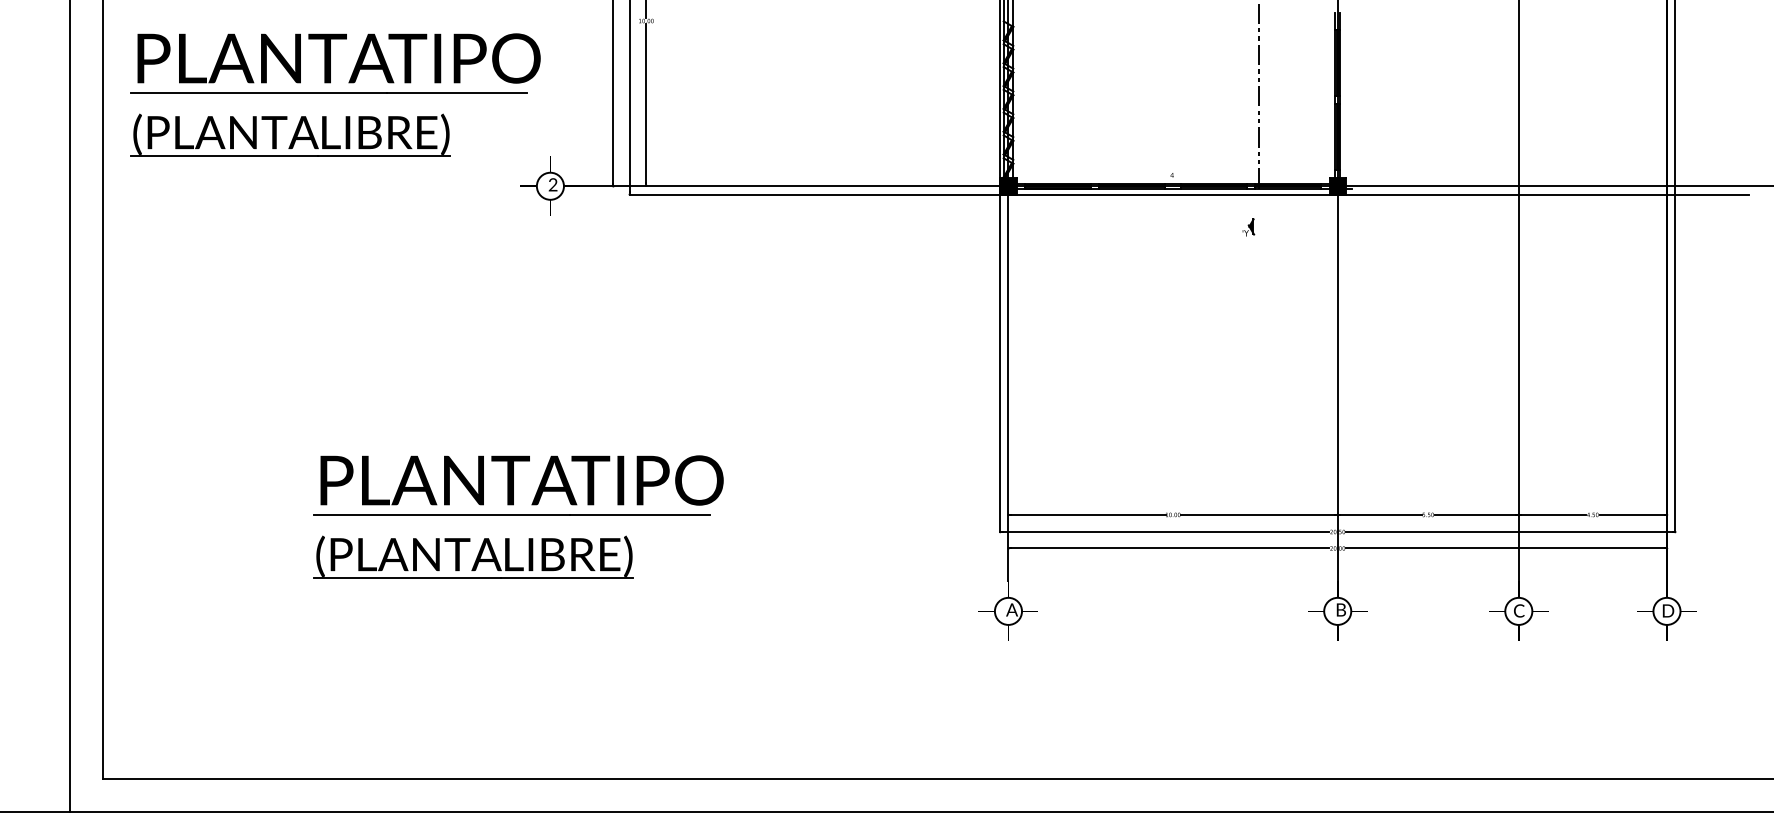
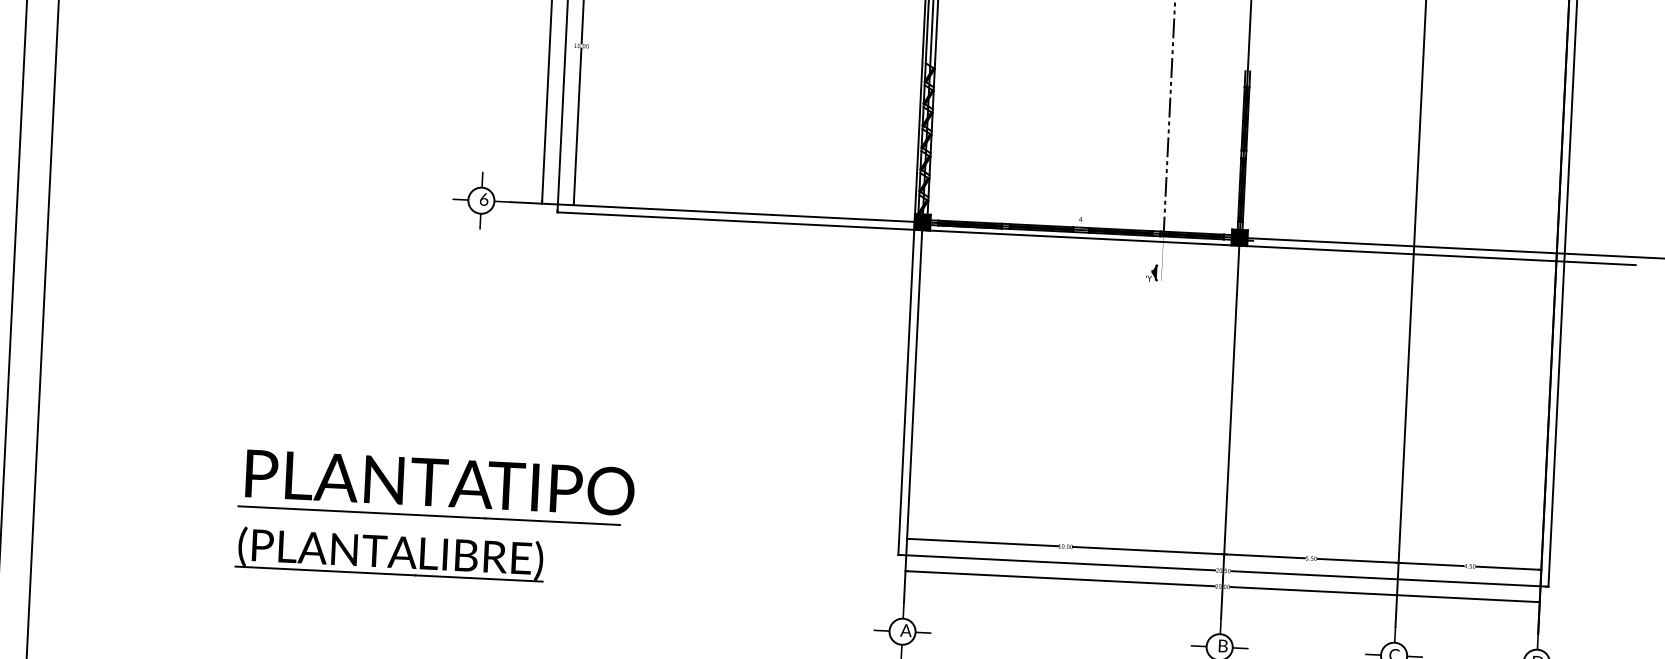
part: (335, 94) -> (278, 102), removed
text: (552, 184) -> (483, 199), 2 -> 6

